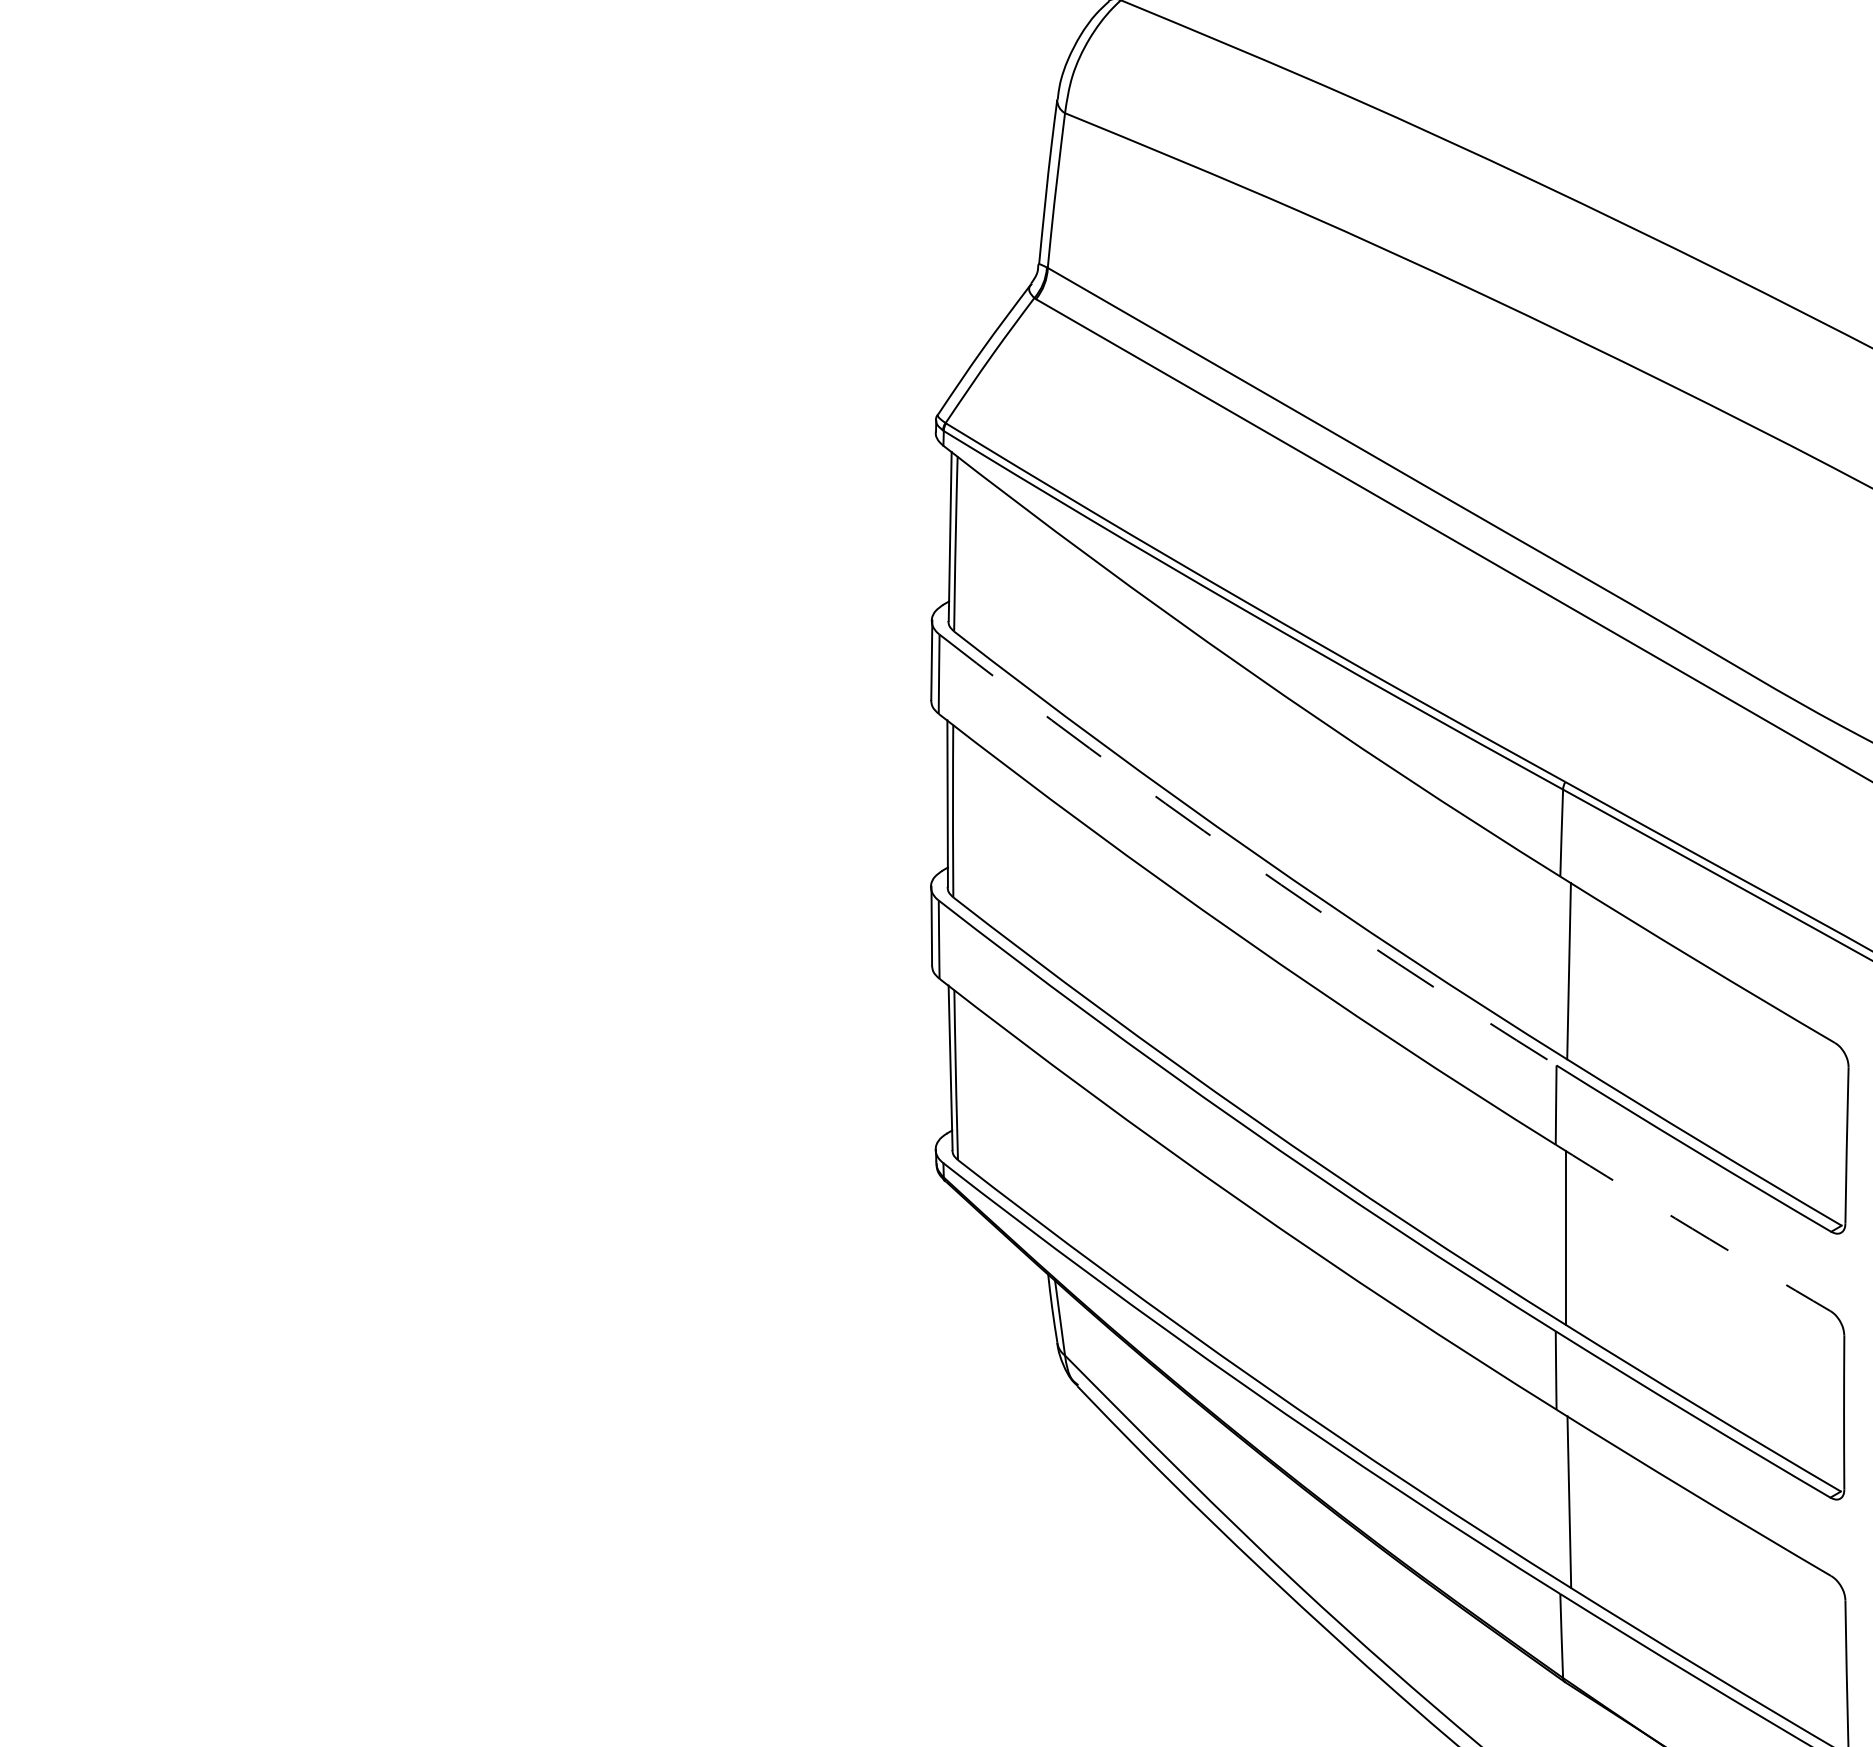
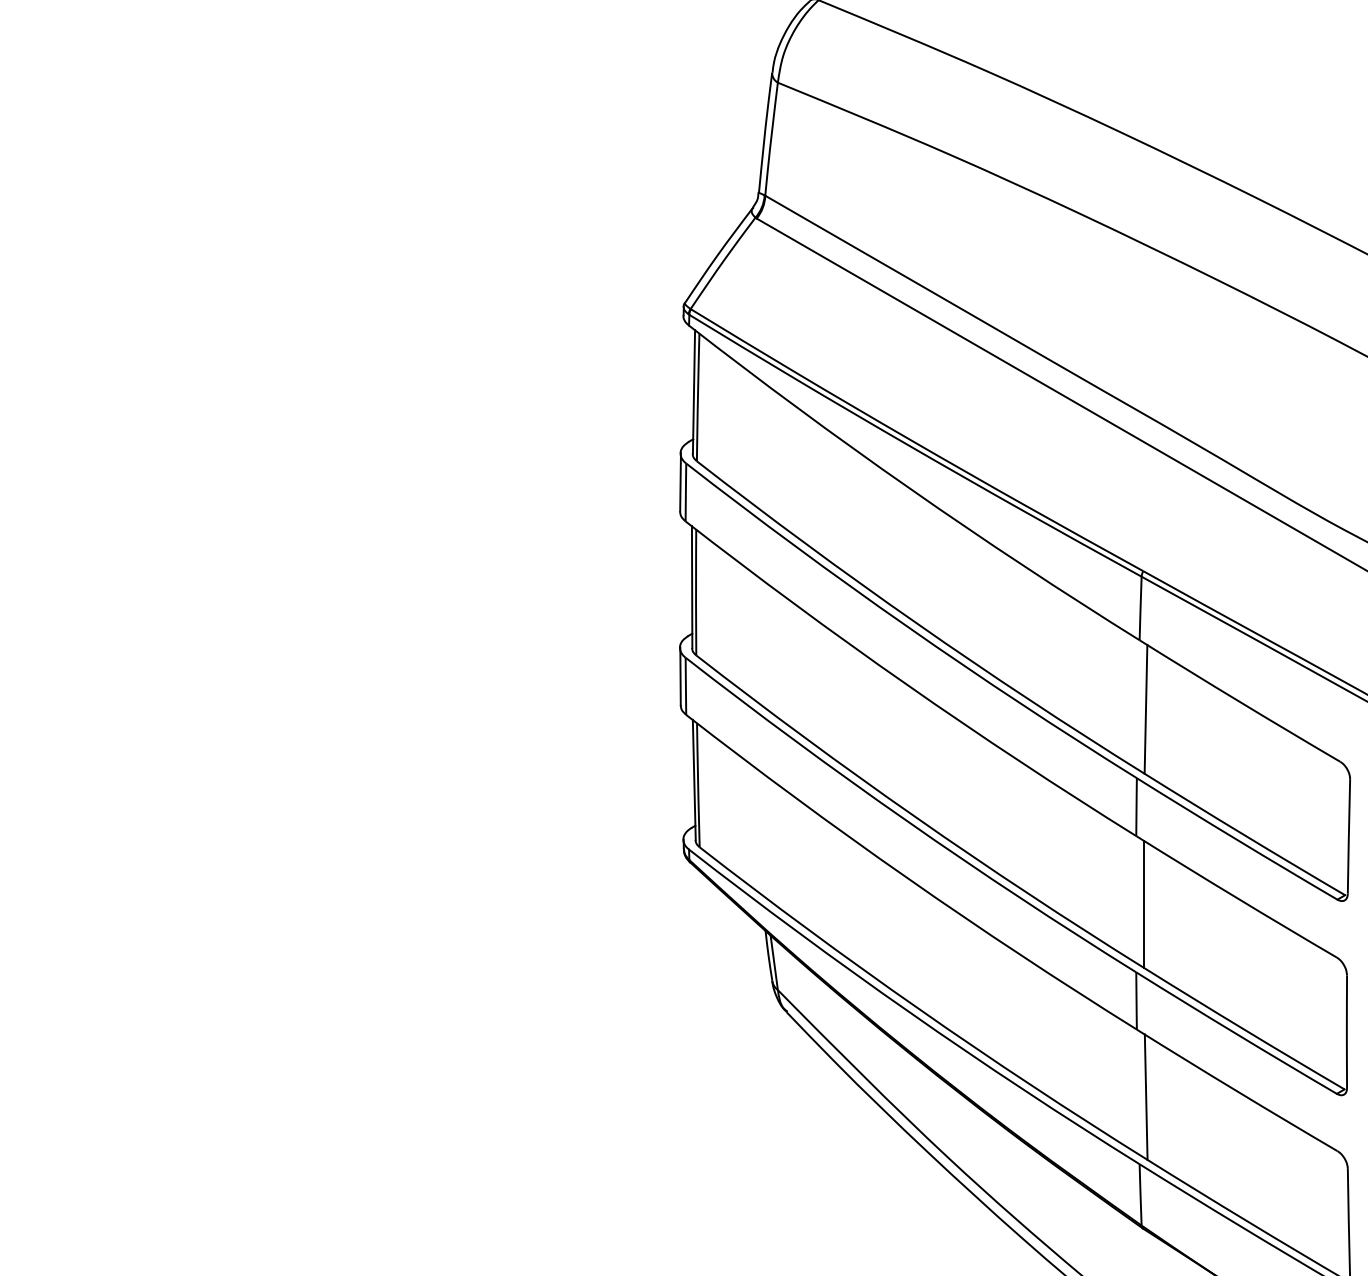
arc: (1242, 857) -> (907, 626), dashed -> solid
arc: (1692, 1228) -> (1236, 897), dashed -> solid

